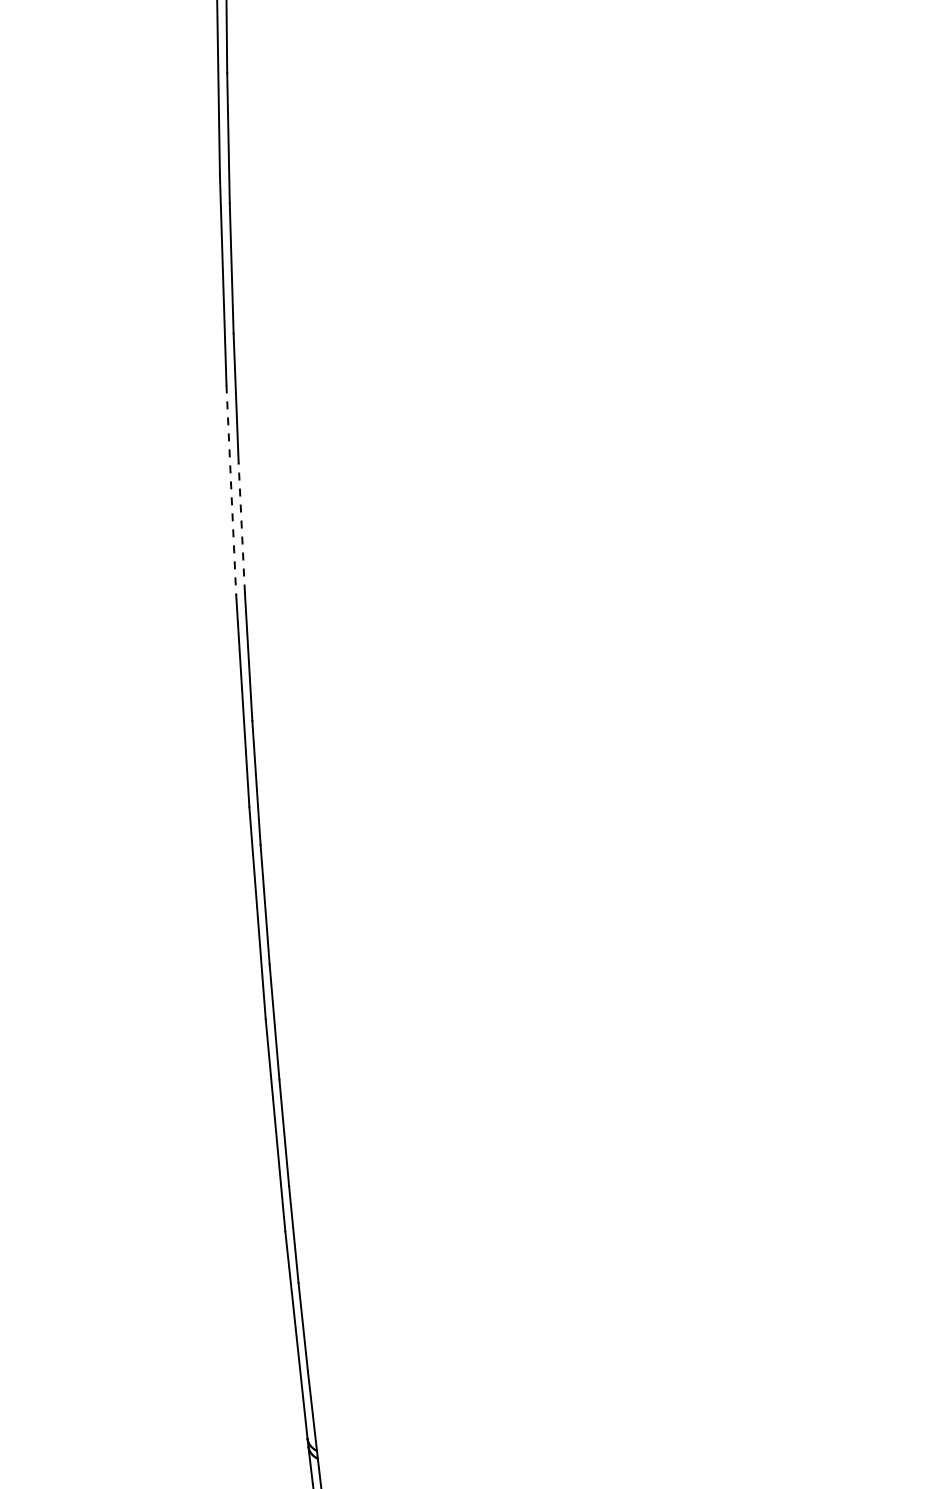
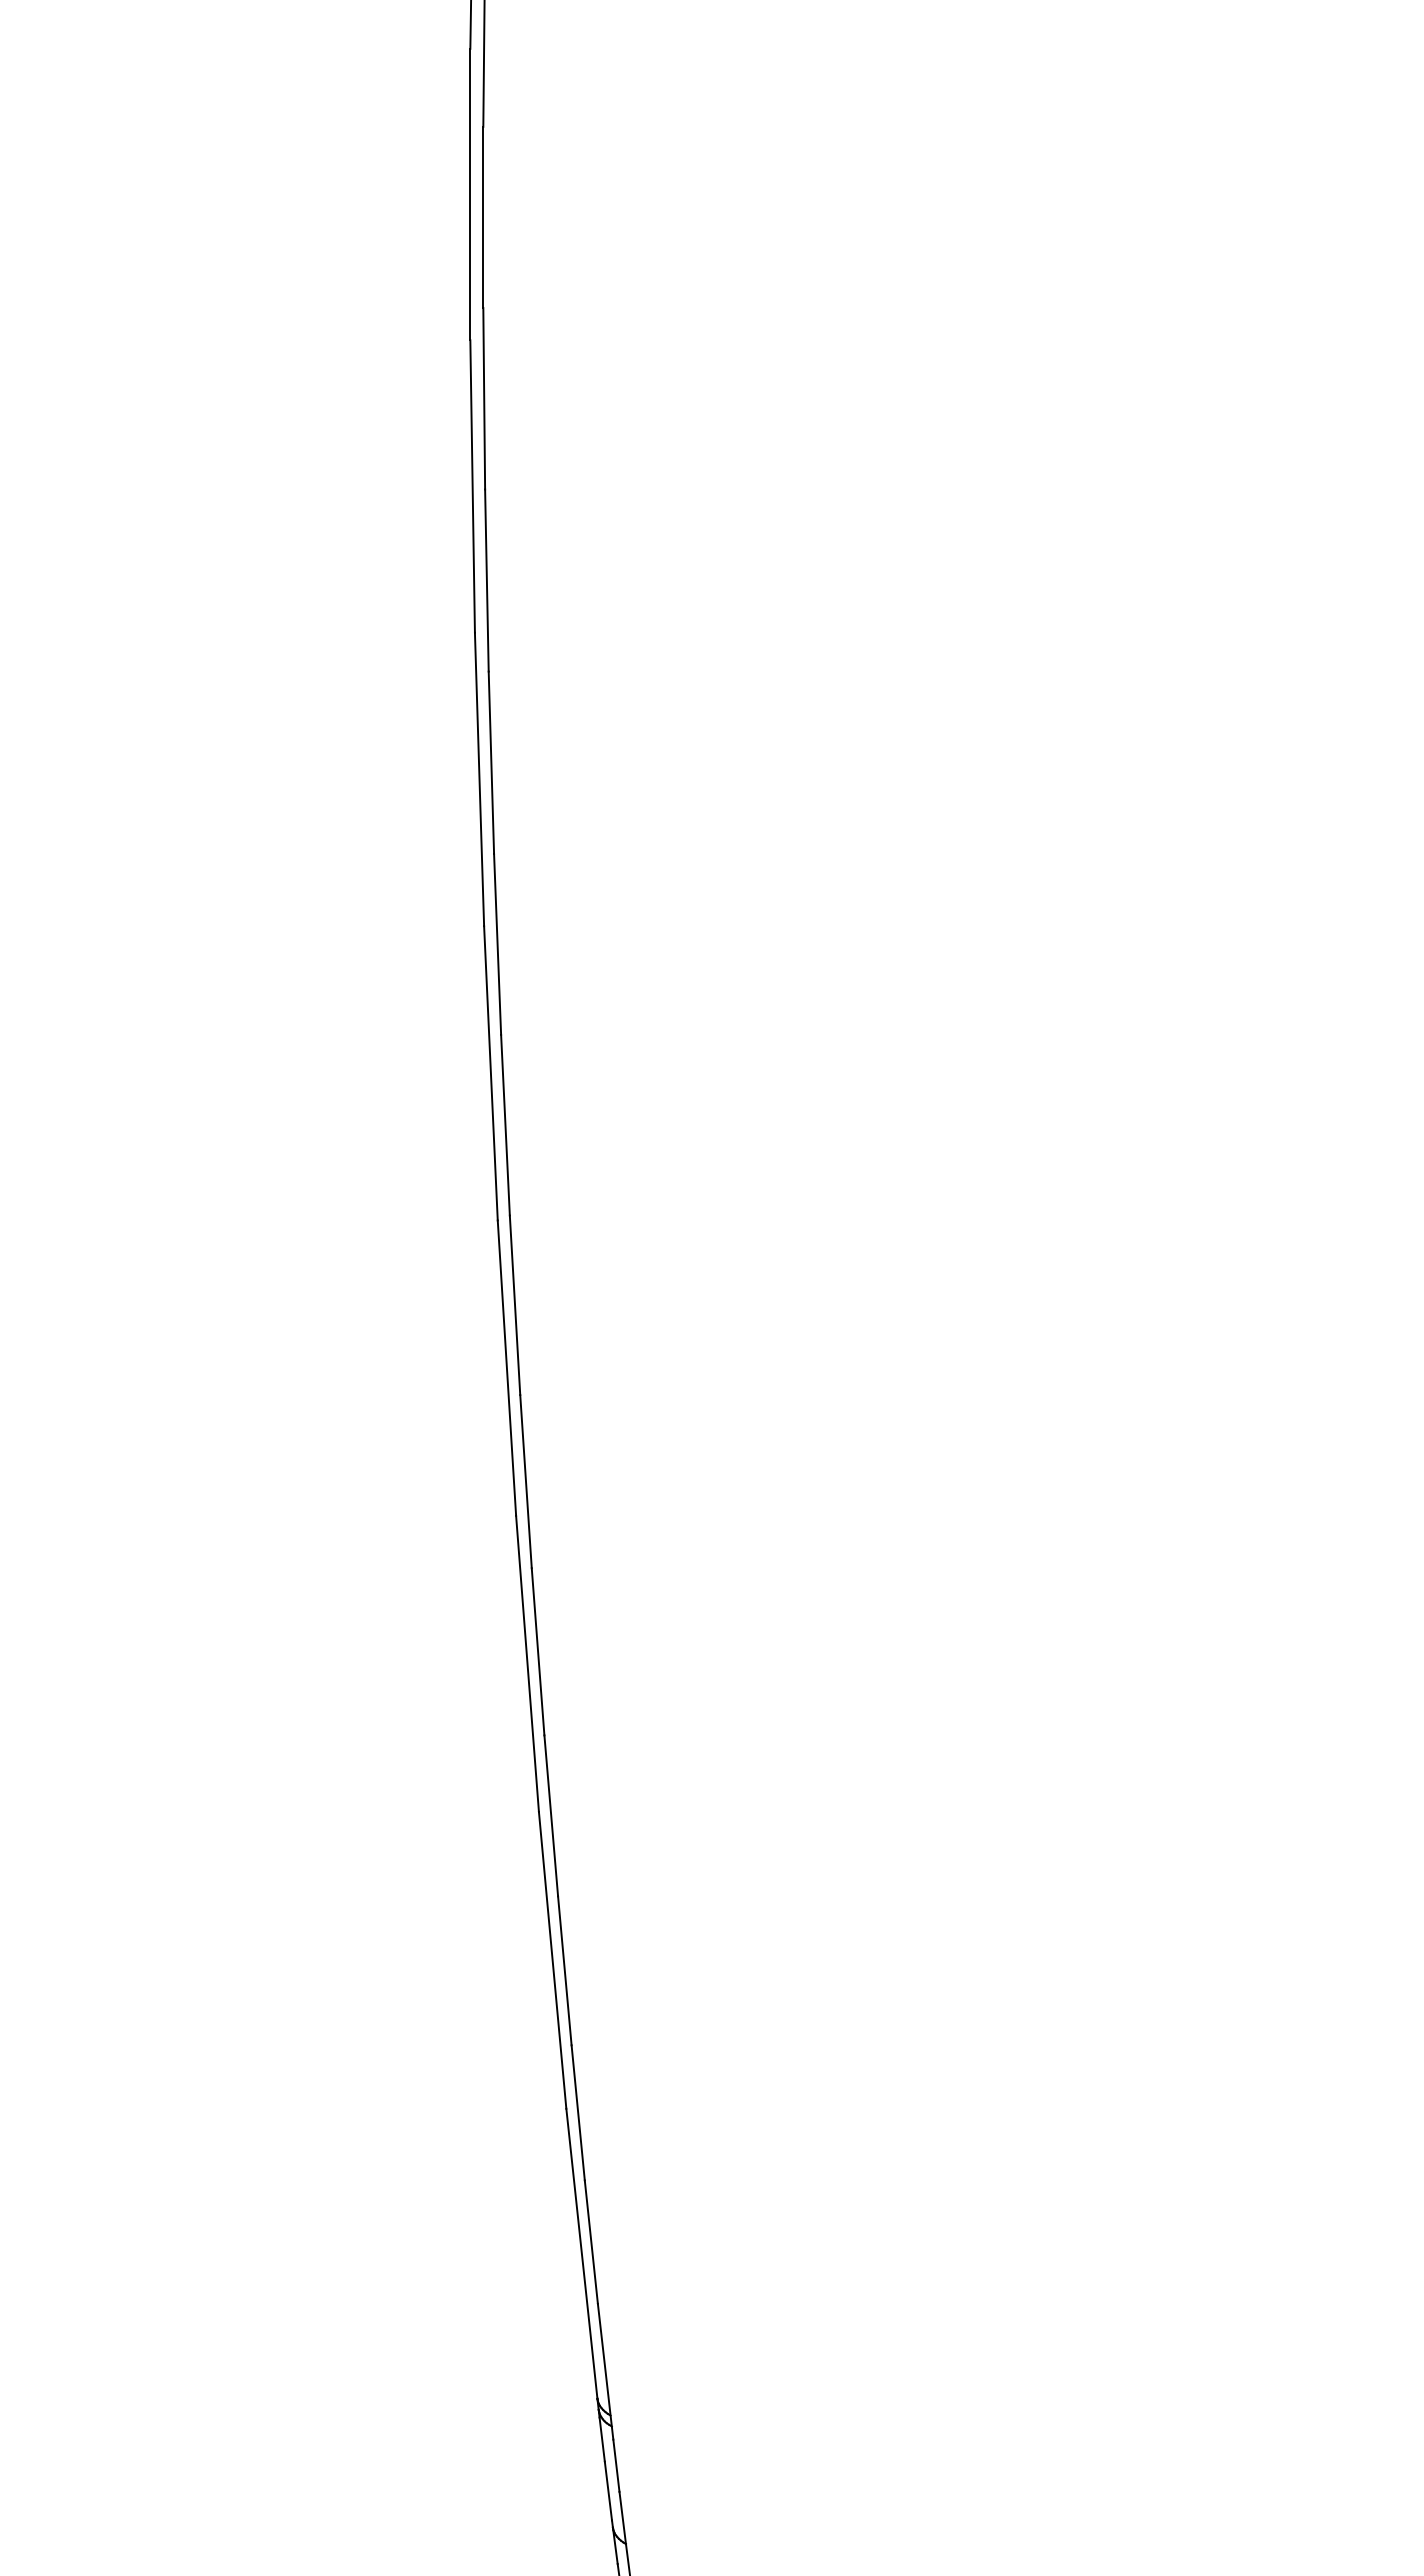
line: (231, 490) -> (490, 1073), dashed -> solid
line: (241, 528) -> (505, 1125), dashed -> solid

